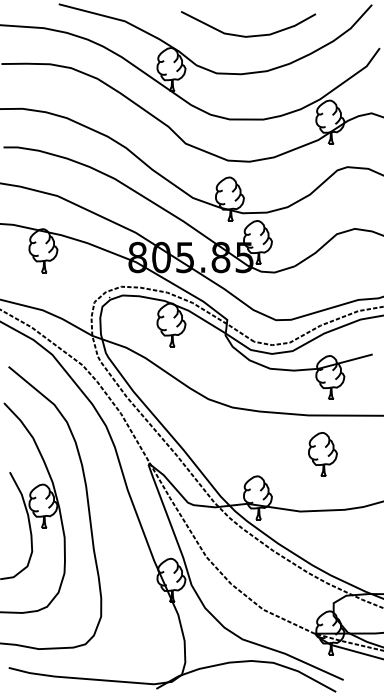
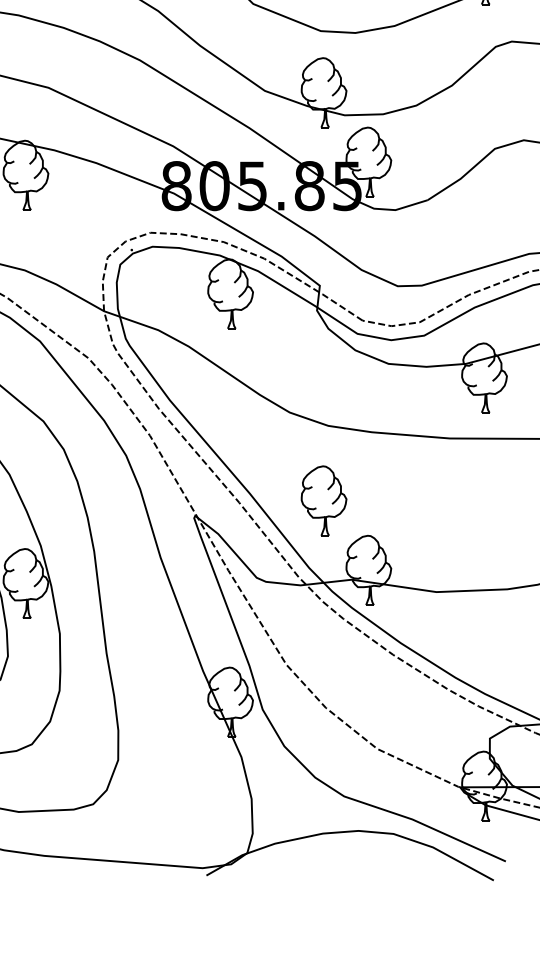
part: (322, 454) -> (323, 500), moved

